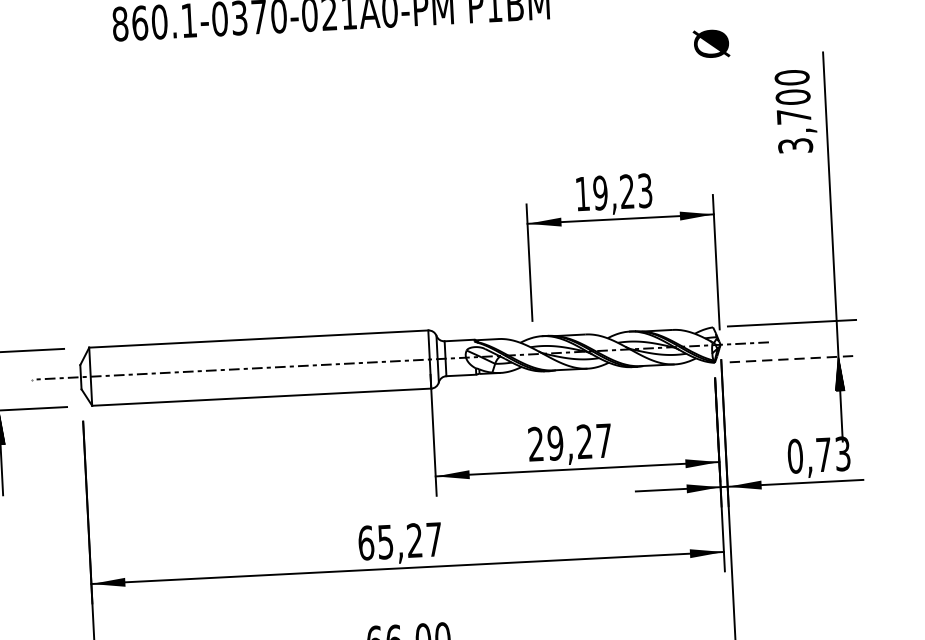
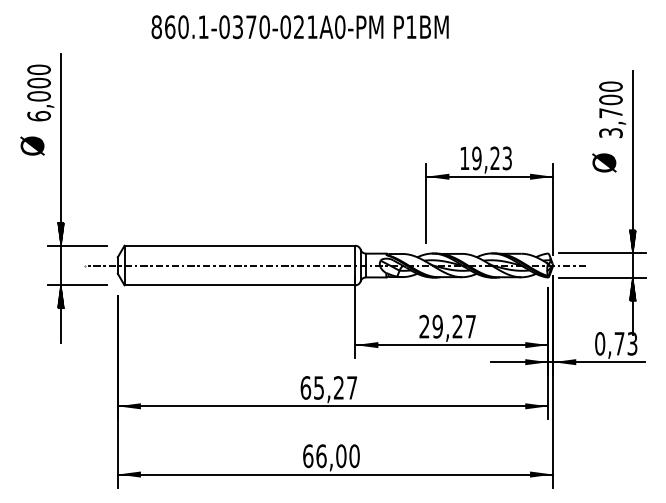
text: (711, 43) -> (604, 162), moved
hatch: (835, 303) -> (632, 241), added
line: (793, 358) -> (602, 277), dashed -> solid

